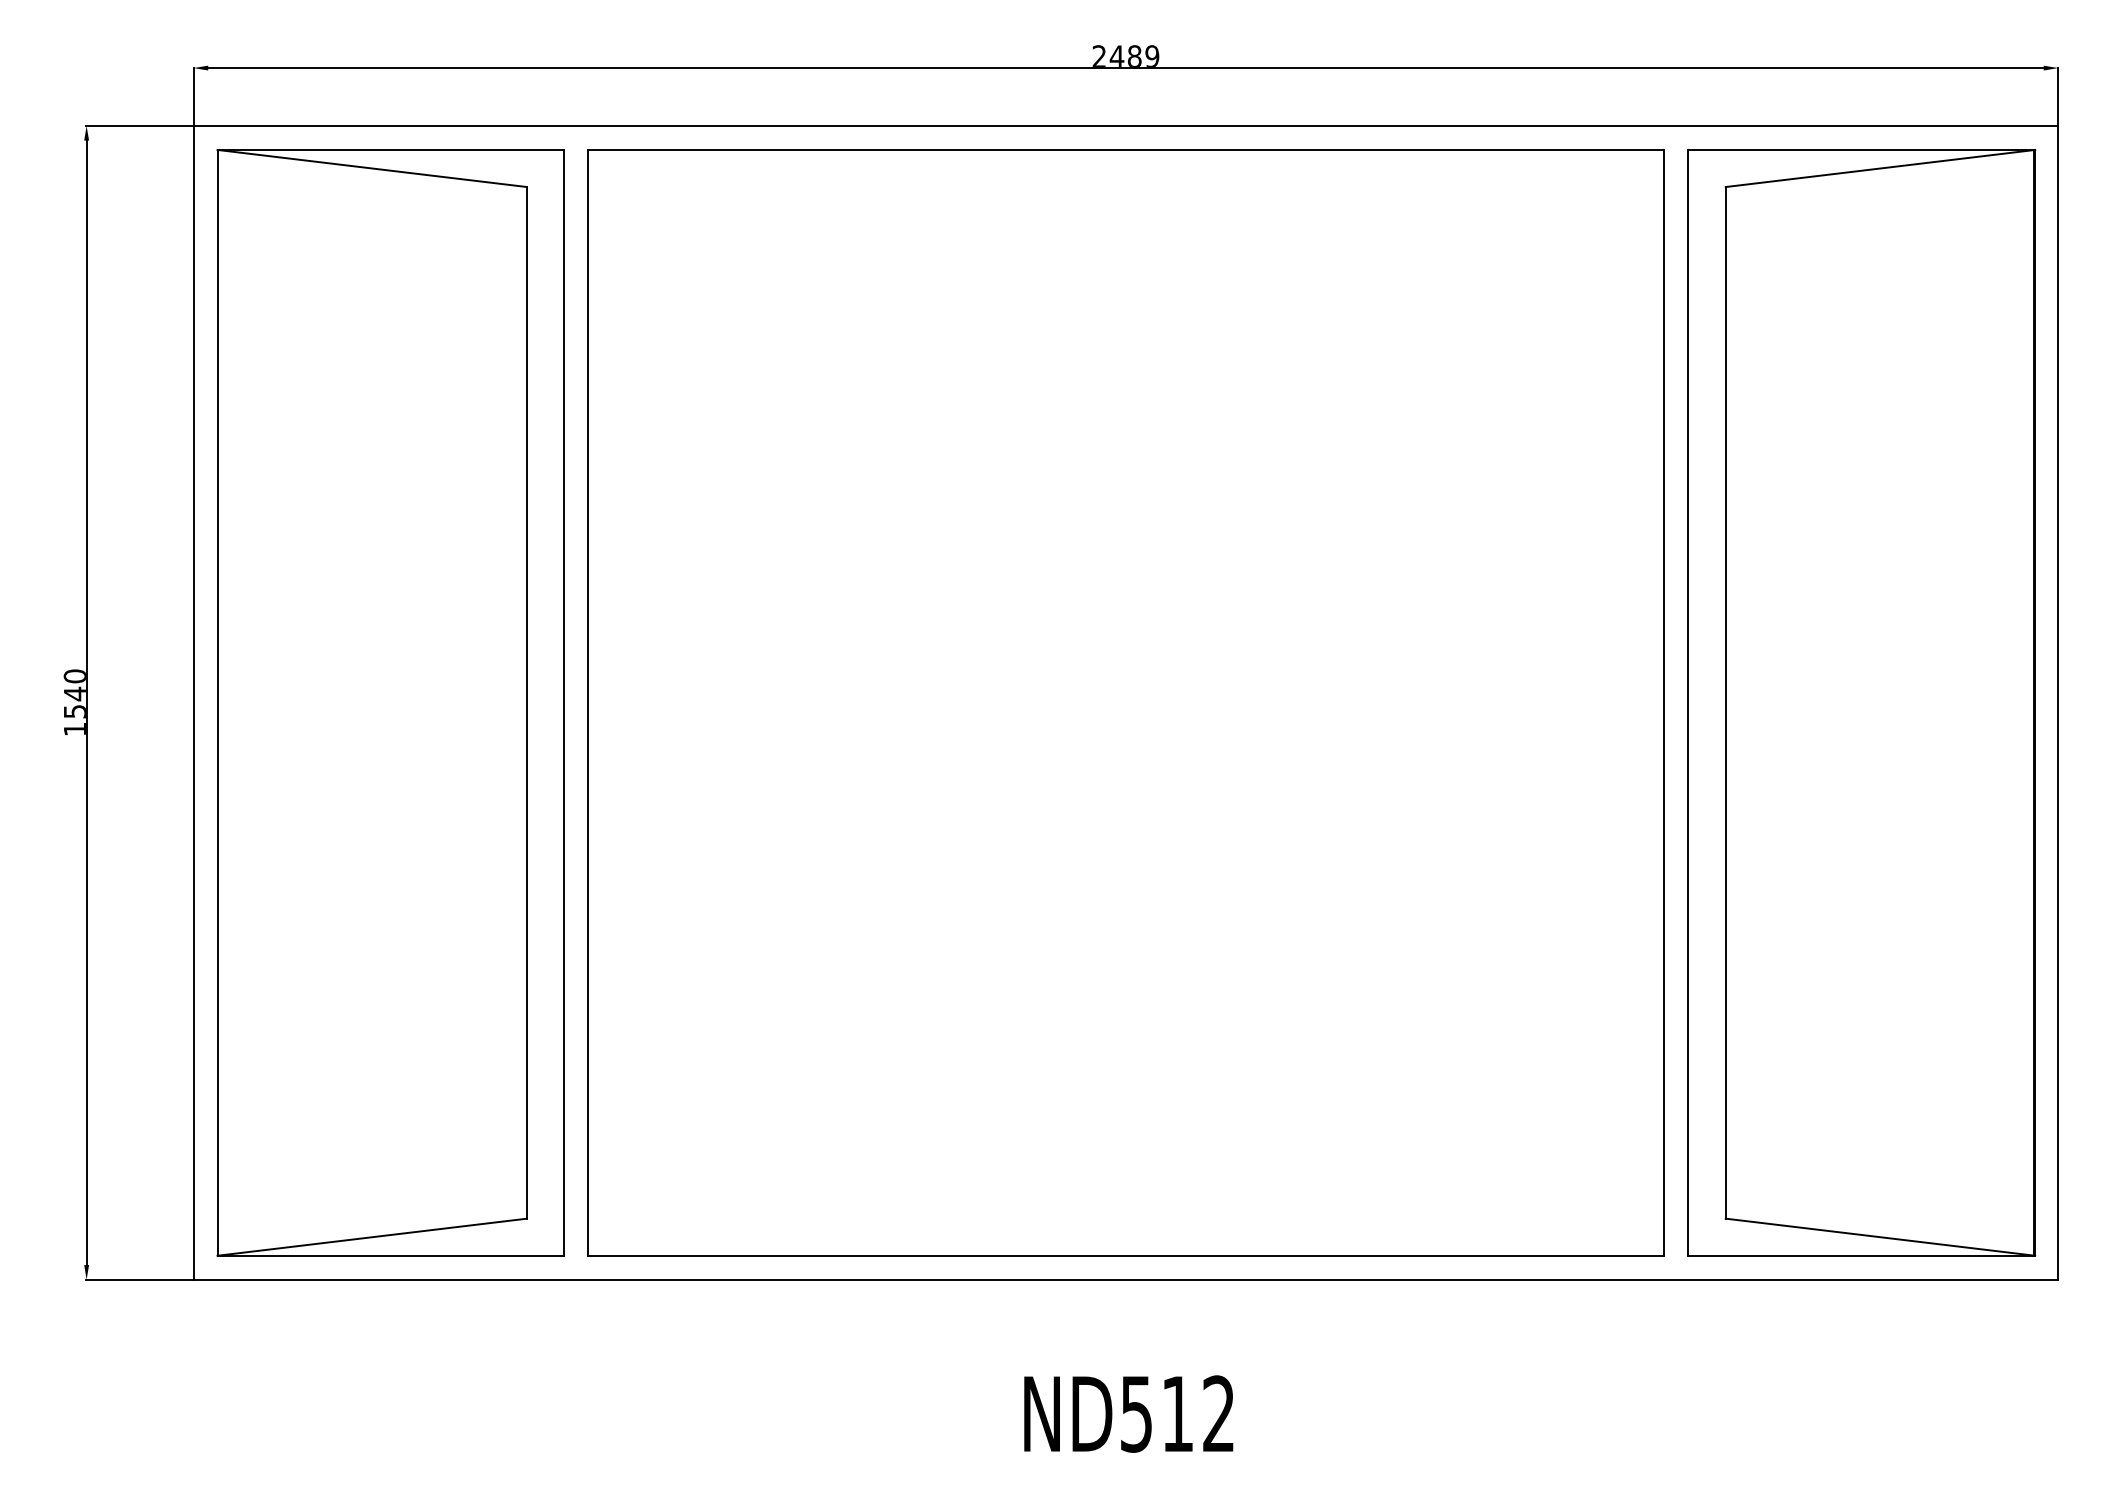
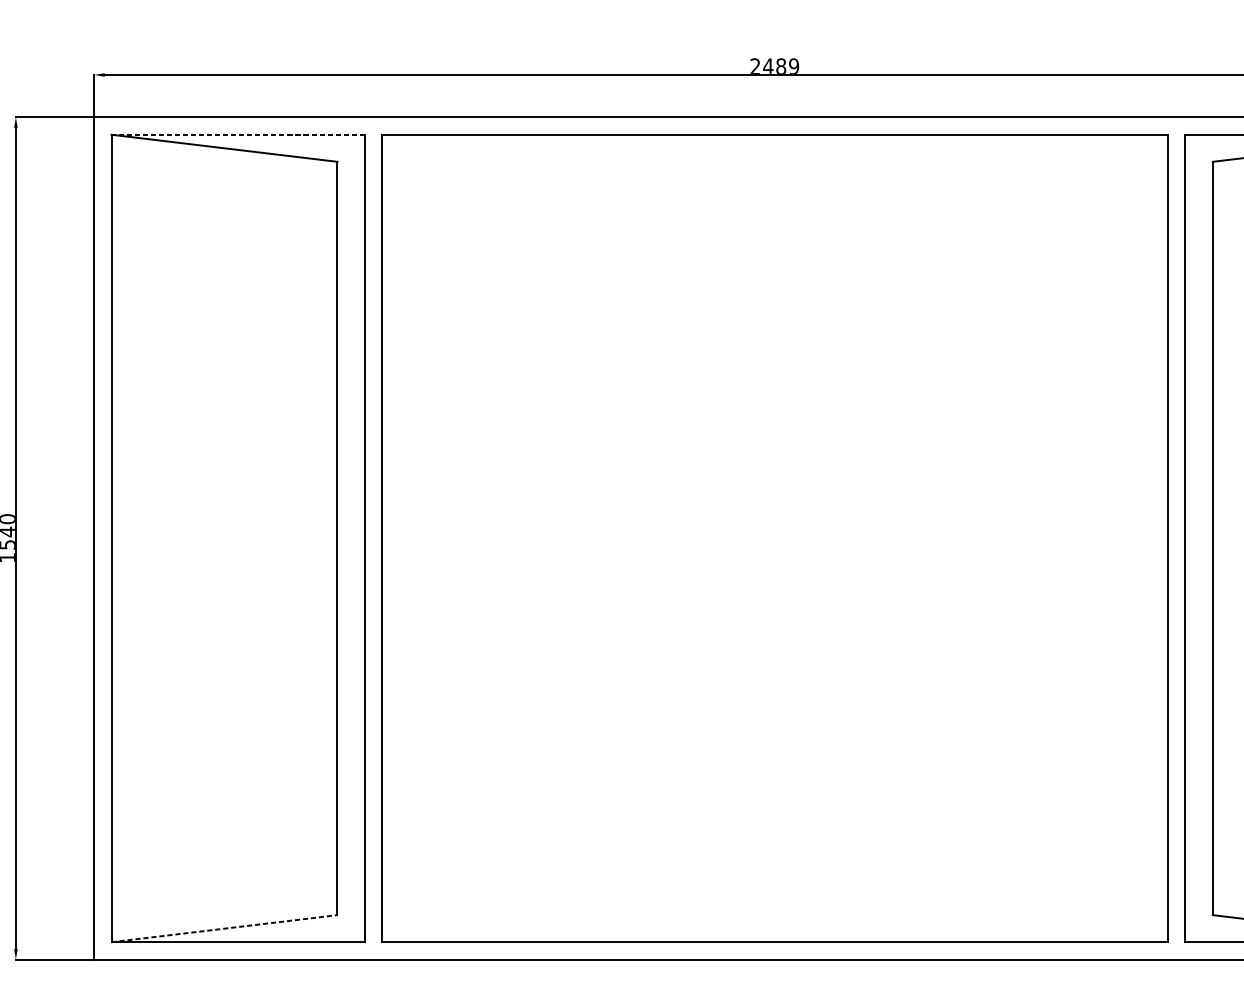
line: (390, 149) -> (237, 134), solid -> dashed
line: (372, 1237) -> (224, 928), solid -> dashed

